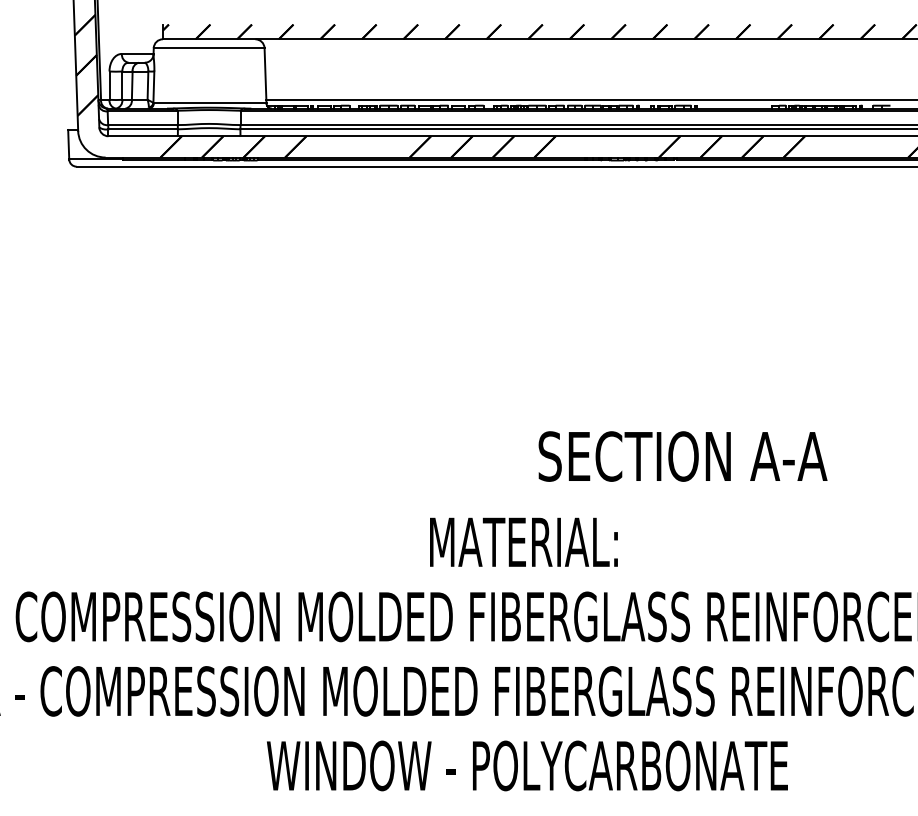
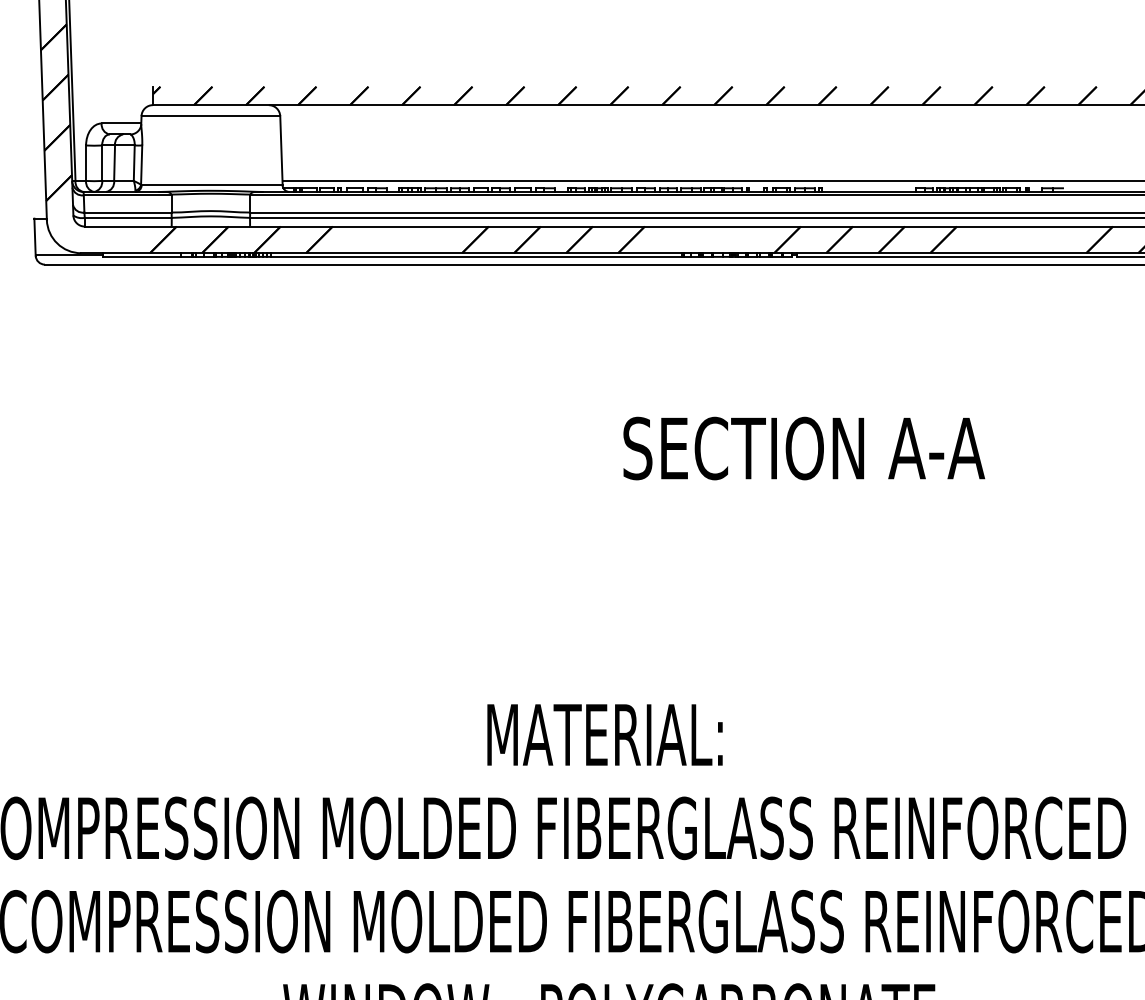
text: (682, 456) -> (803, 448), moved

